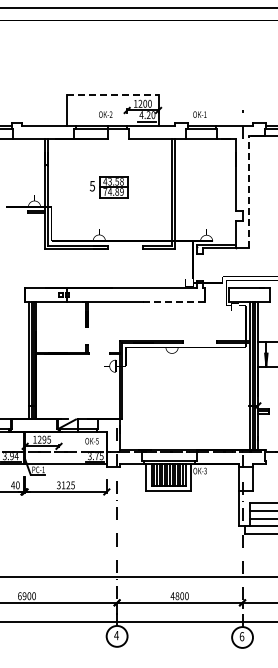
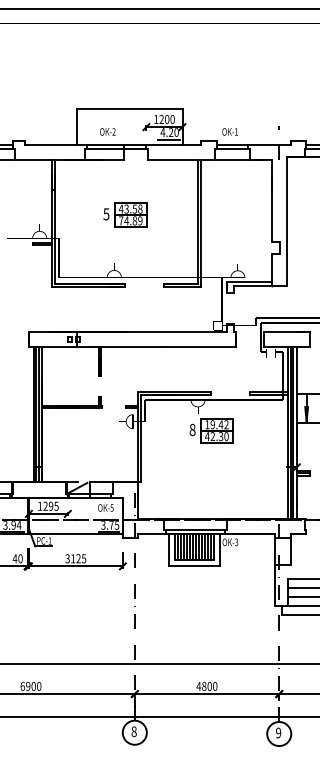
line: (112, 94) -> (129, 108), dashed -> solid
text: (105, 114) -> (107, 131), moved
line: (249, 191) -> (287, 220), dashed -> solid
line: (174, 301) -> (200, 347), dashed -> solid
part: (183, 374) -> (211, 431), added
text: (116, 635) -> (134, 731), 4 -> 8
text: (241, 636) -> (278, 732), 6 -> 9

